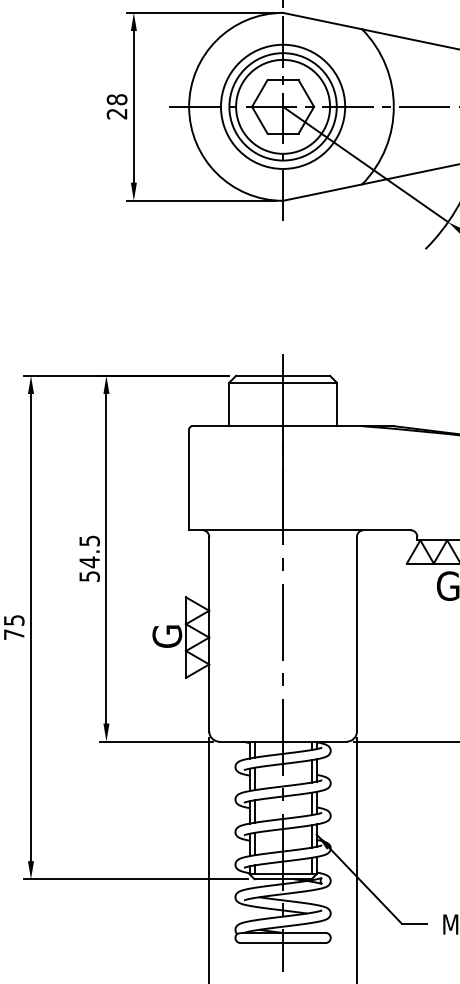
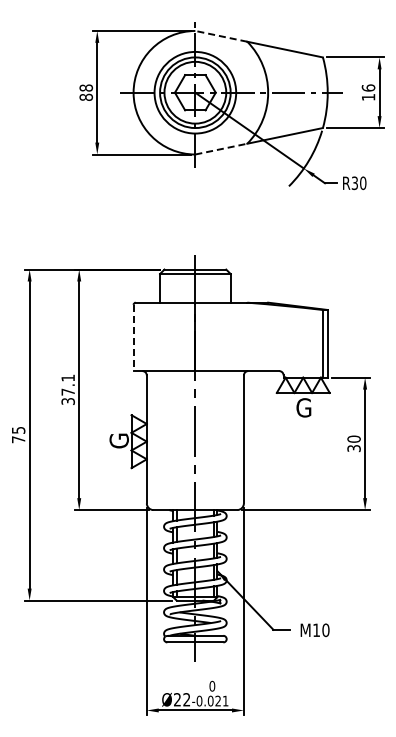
line: (322, 21) -> (221, 36), solid -> dashed
text: (117, 112) -> (86, 96), 28 -> 88
line: (322, 193) -> (221, 149), solid -> dashed
line: (188, 480) -> (133, 338), solid -> dashed
text: (88, 558) -> (67, 389), 54.5 -> 37.1

